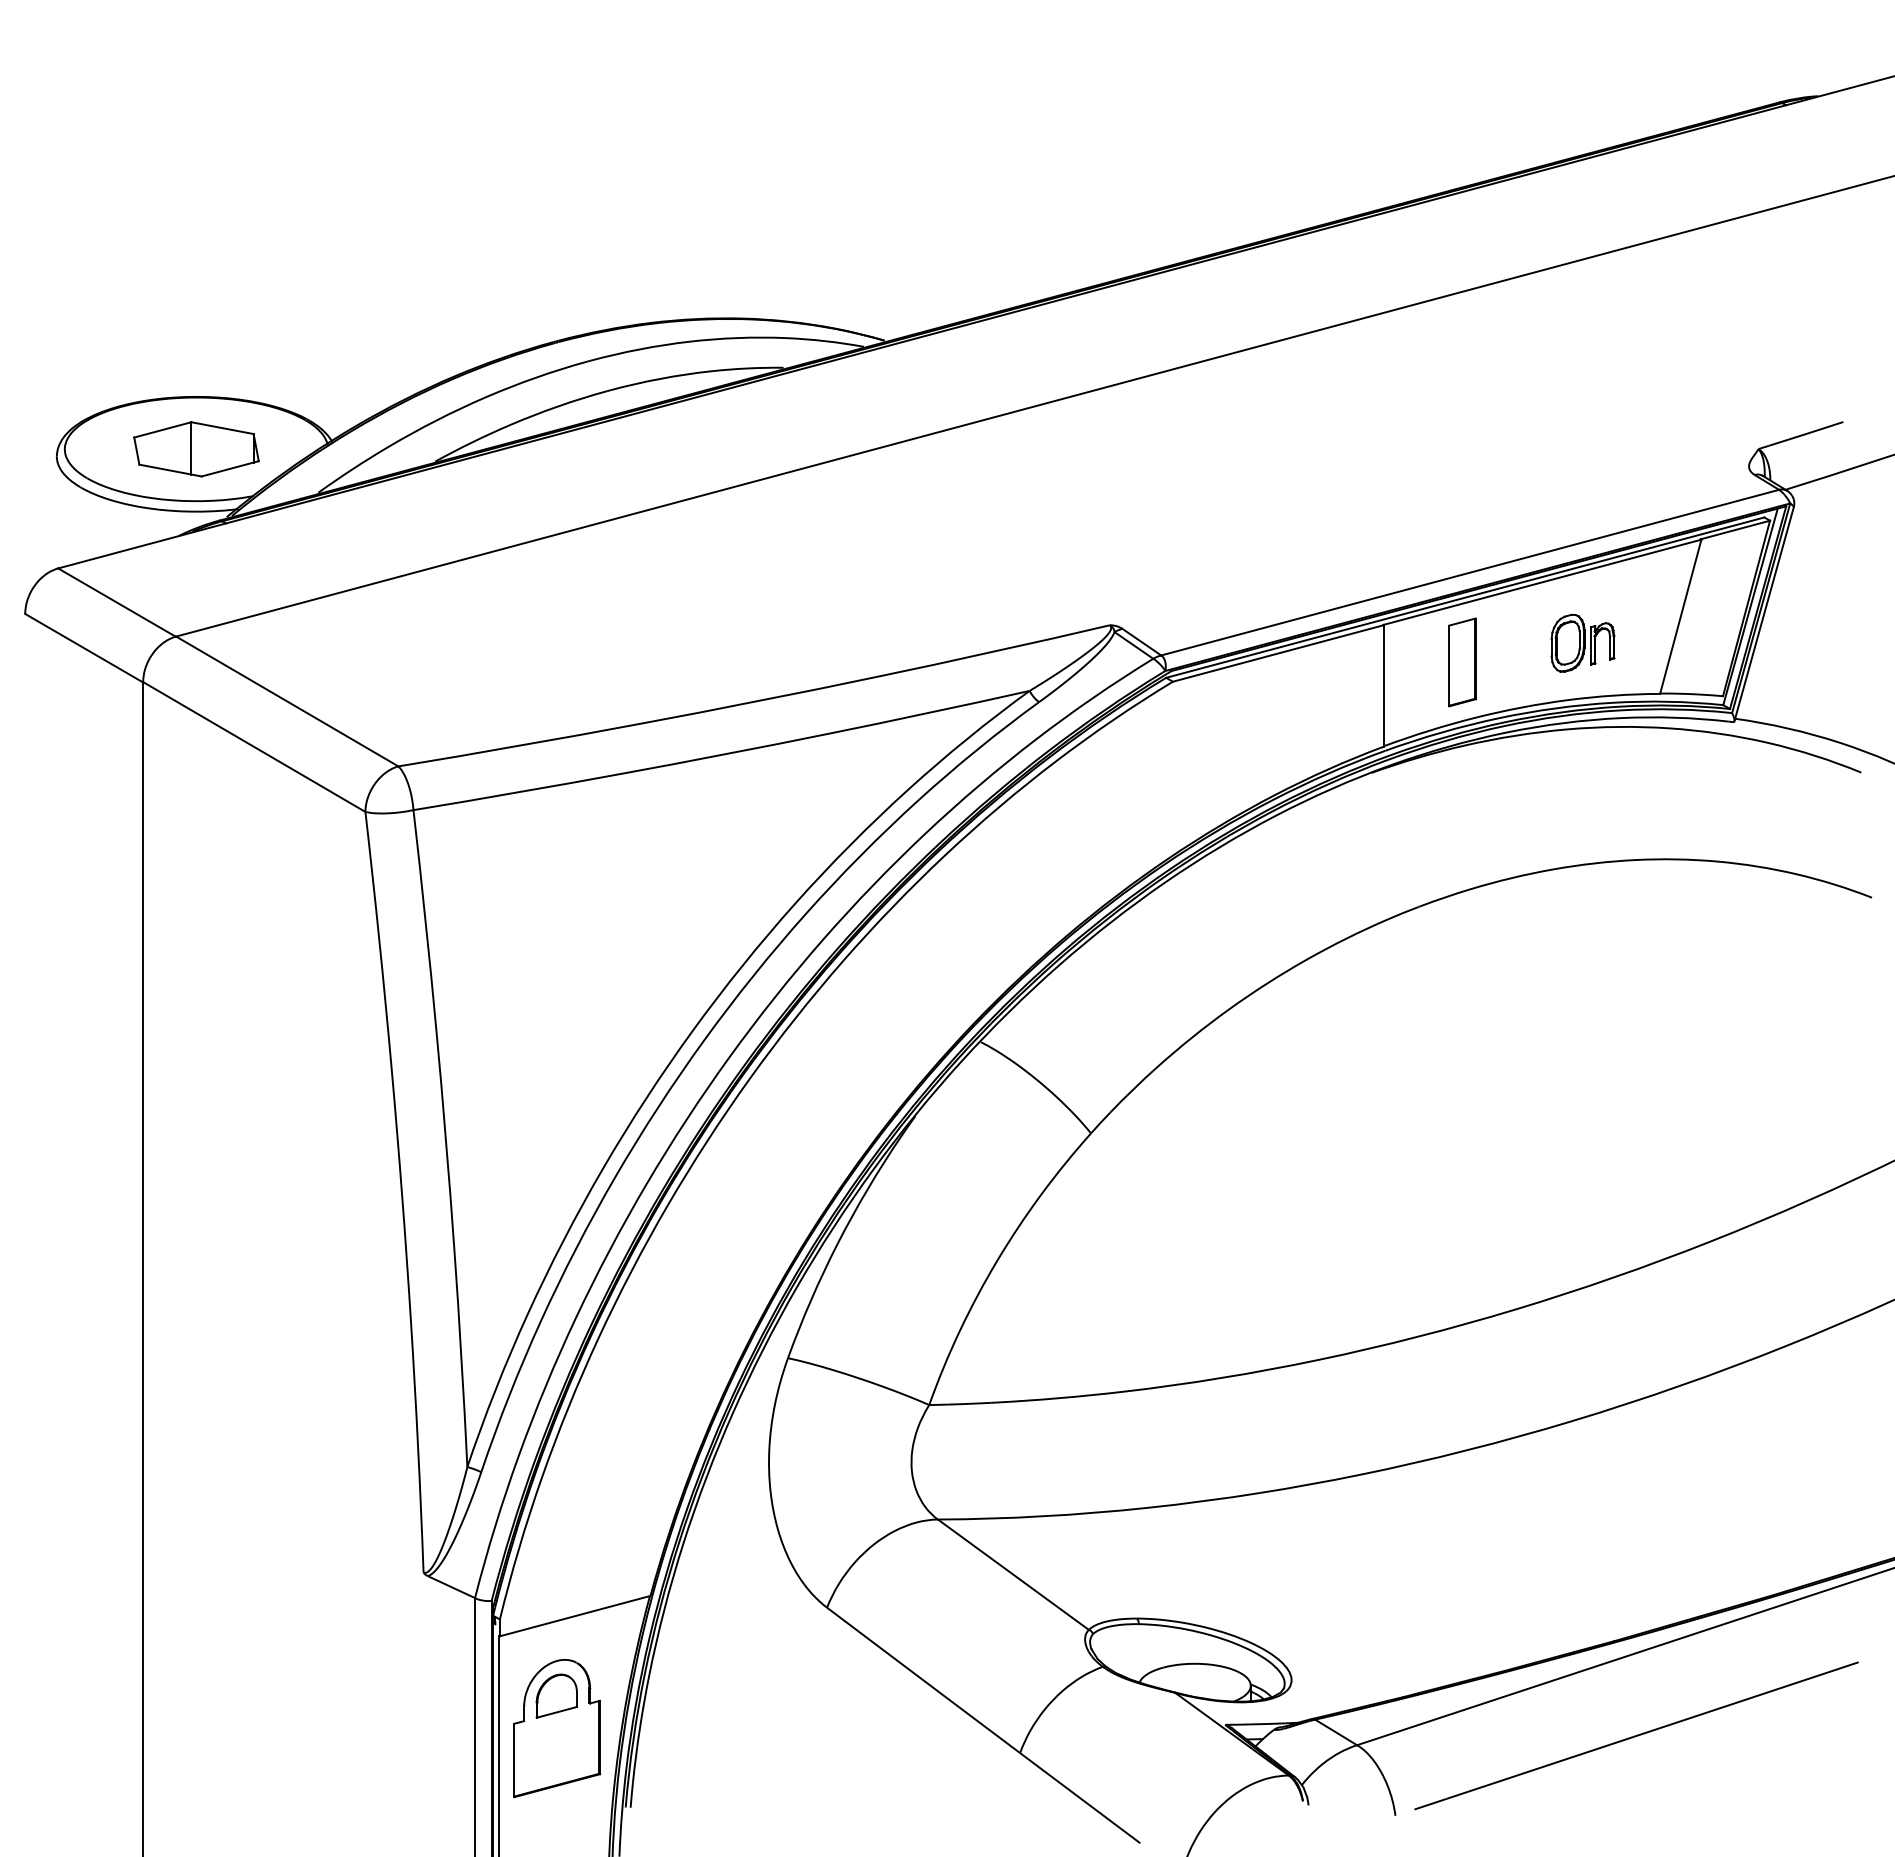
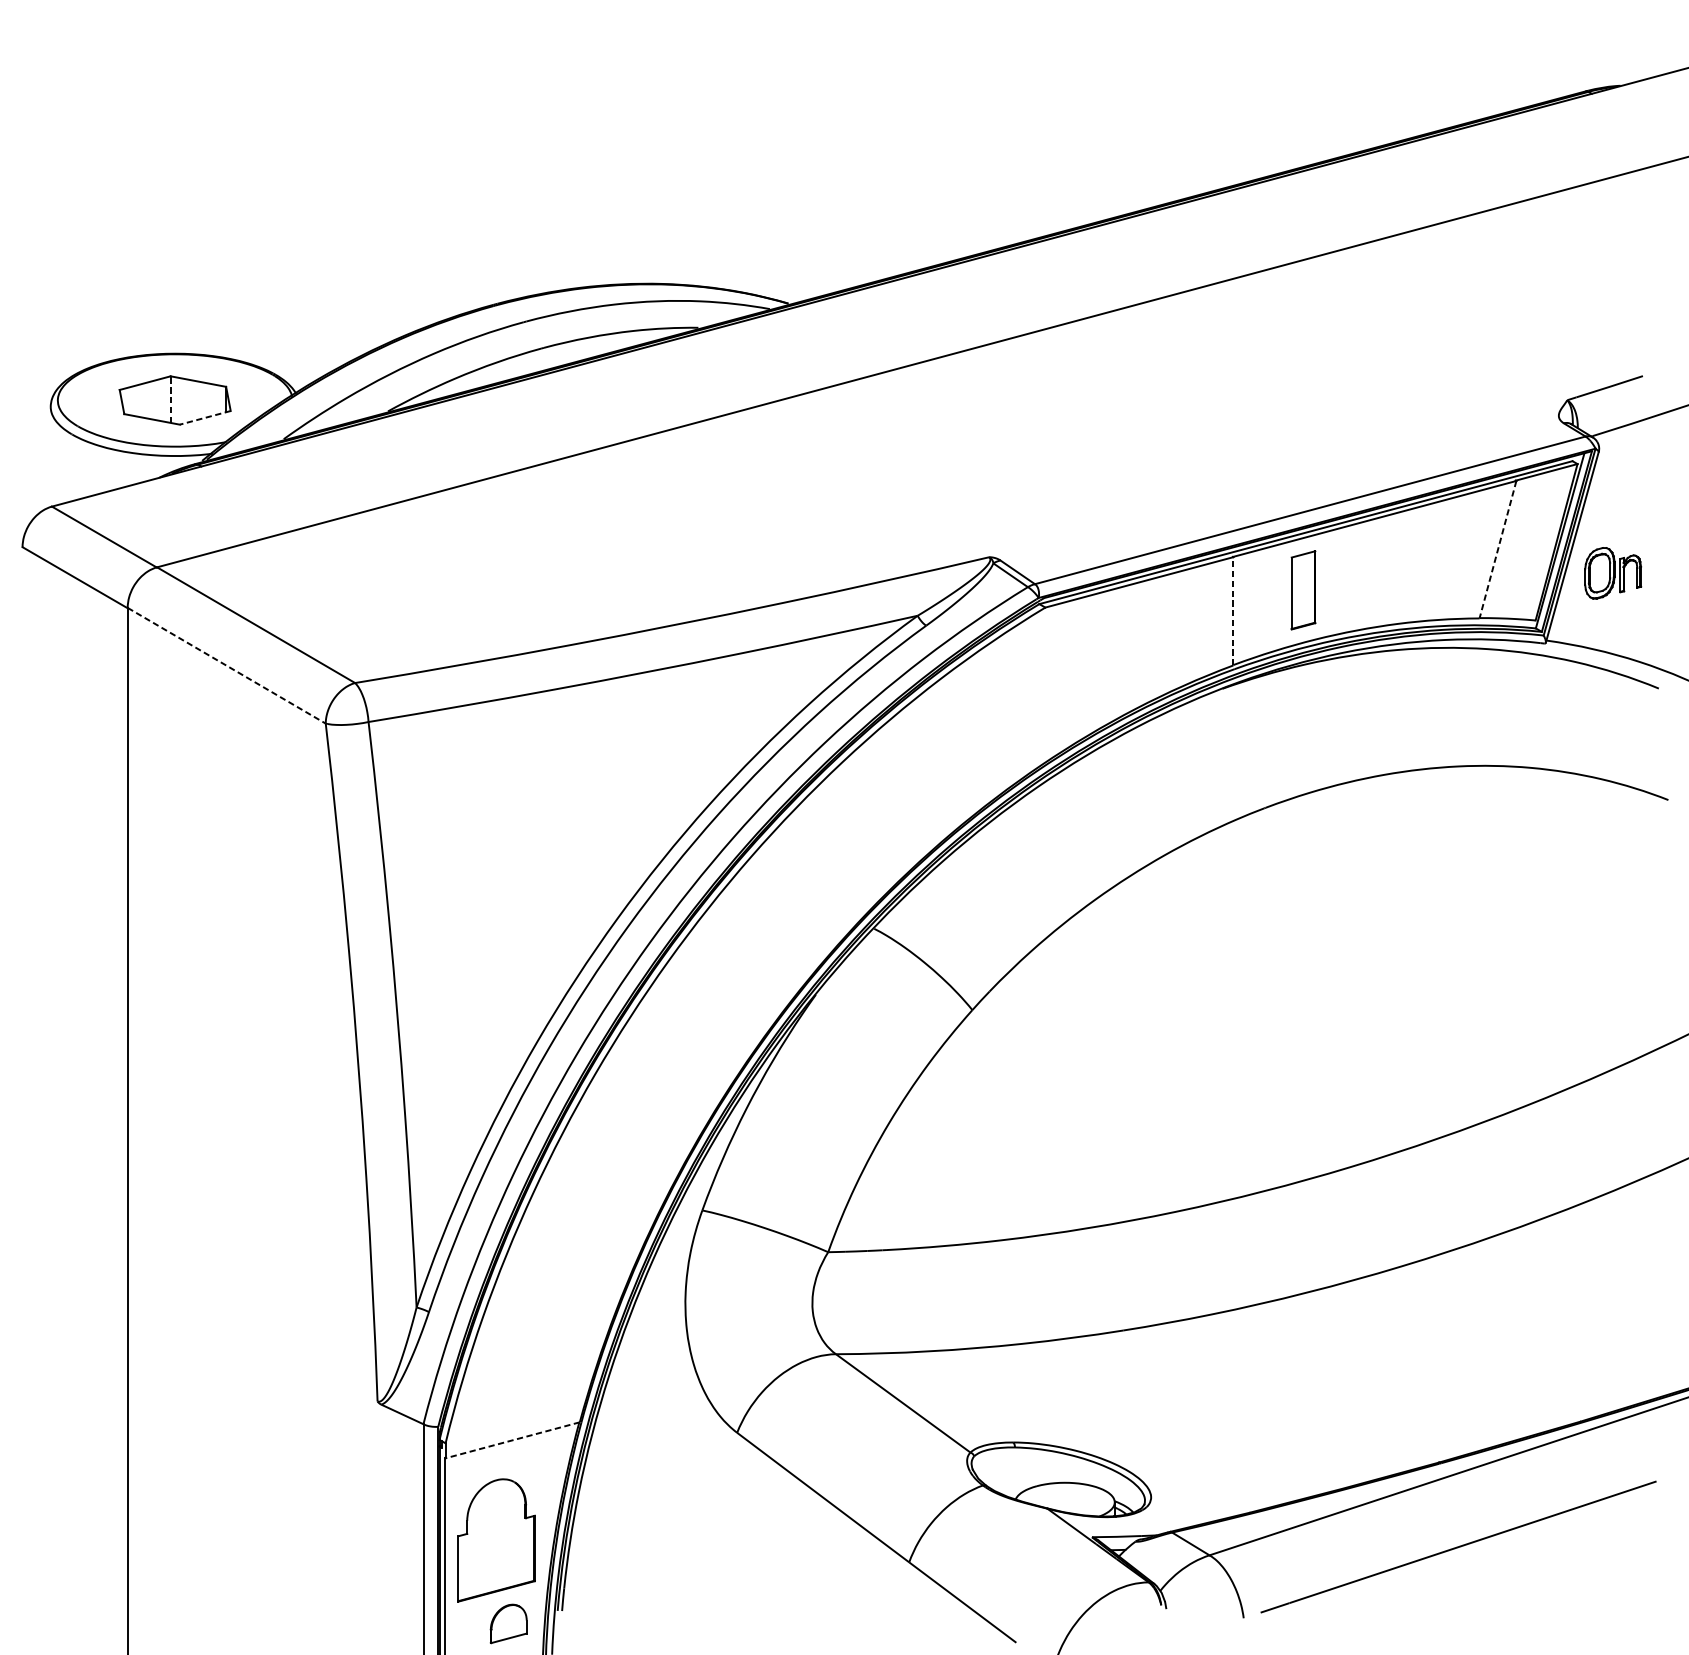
line: (191, 447) -> (170, 398), solid -> dashed
line: (230, 468) -> (205, 417), solid -> dashed
line: (1680, 616) -> (1497, 549), solid -> dashed
part: (1582, 642) -> (1612, 572), moved
line: (1383, 685) -> (1233, 610), solid -> dashed
line: (254, 747) -> (226, 666), solid -> dashed
line: (575, 1616) -> (512, 1440), solid -> dashed
part: (556, 1695) -> (508, 1623), moved

